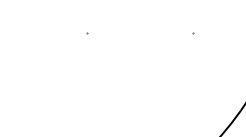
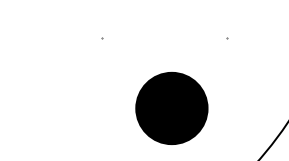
part: (146, 92) -> (172, 108), added

